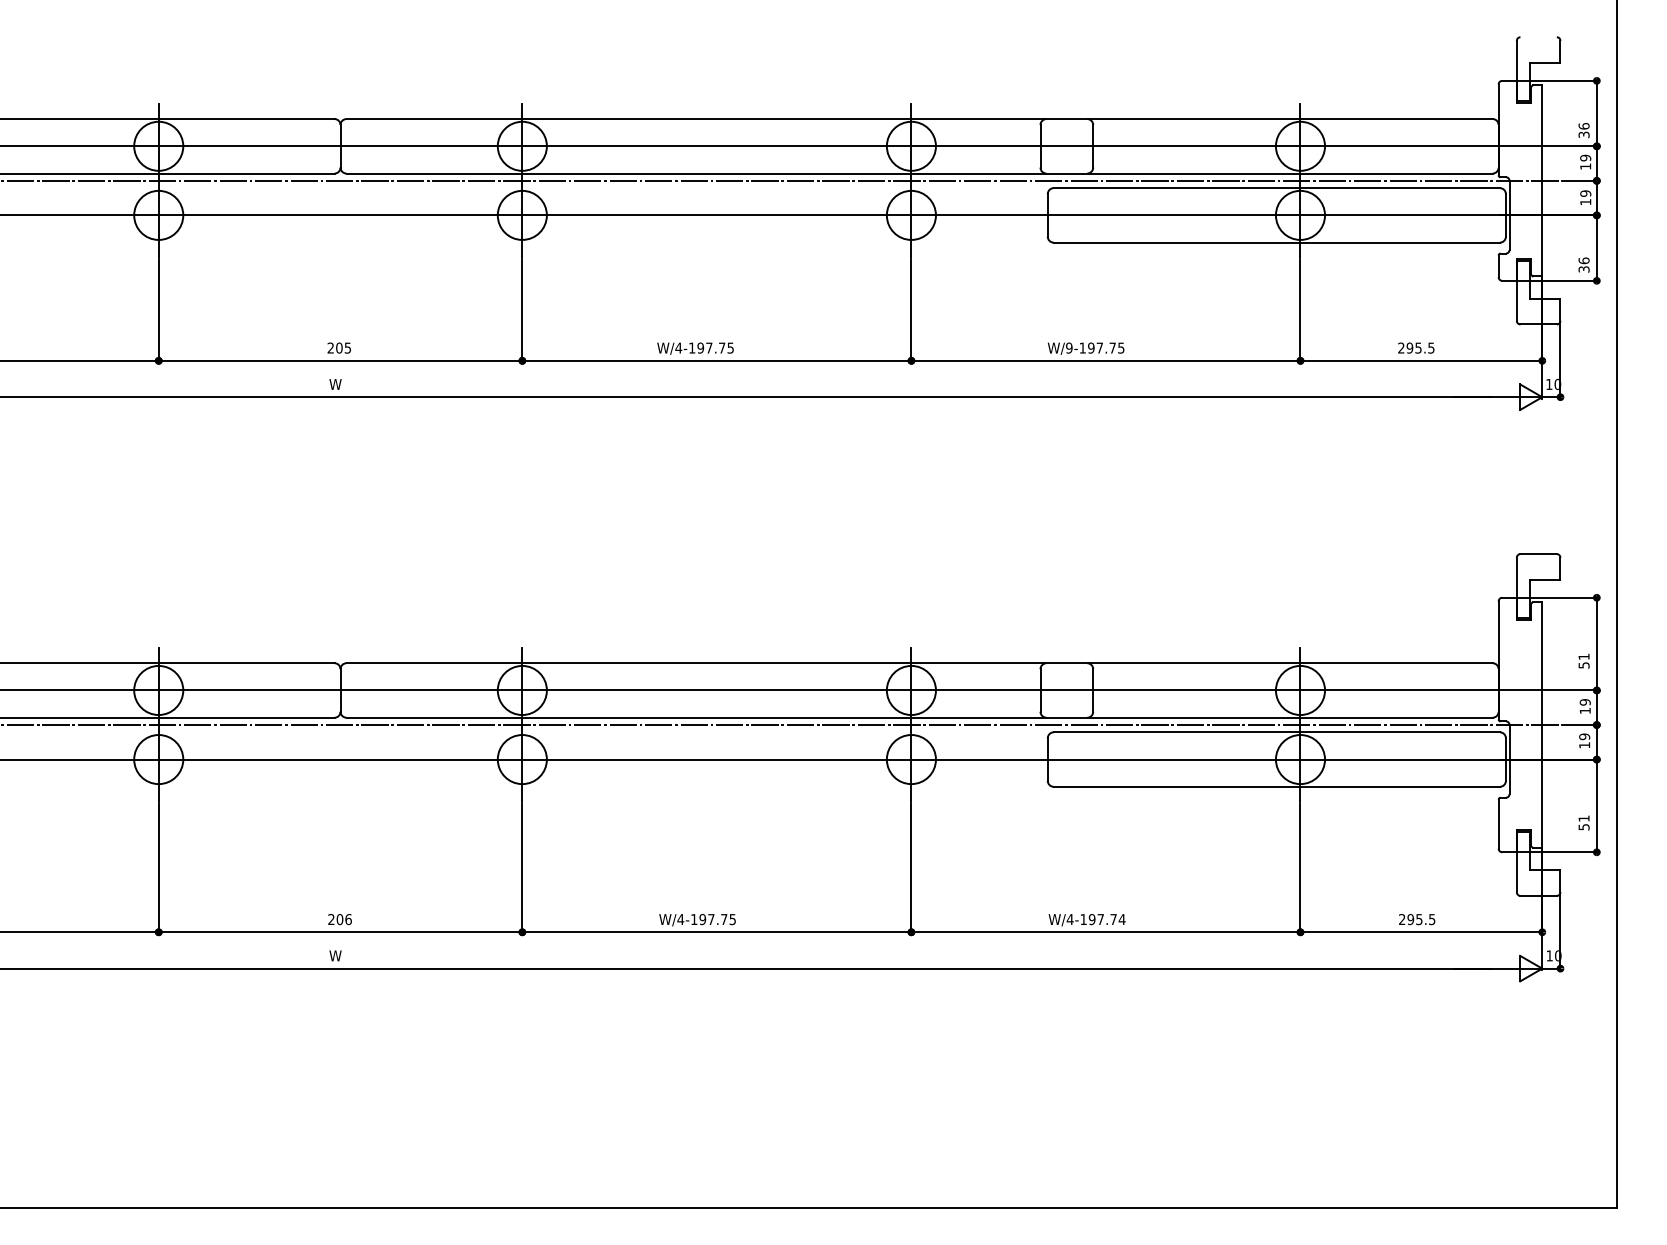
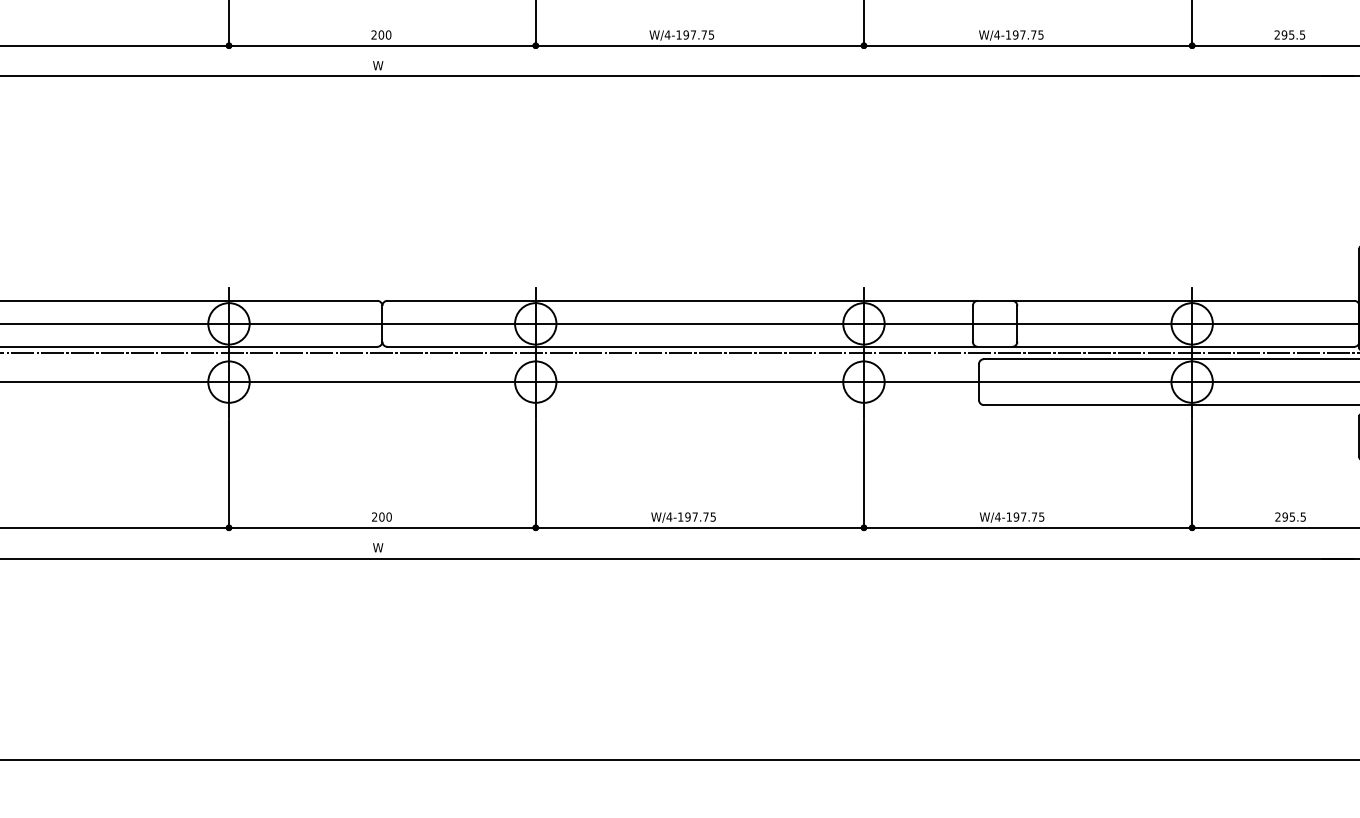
text: (347, 347) -> (388, 34), 205 -> 200
text: (1068, 347) -> (996, 34), W/9-197.75 -> W/4-197.75
text: (348, 919) -> (389, 517), 206 -> 200
text: (1121, 919) -> (1041, 517), W/4-197.74 -> W/4-197.75

